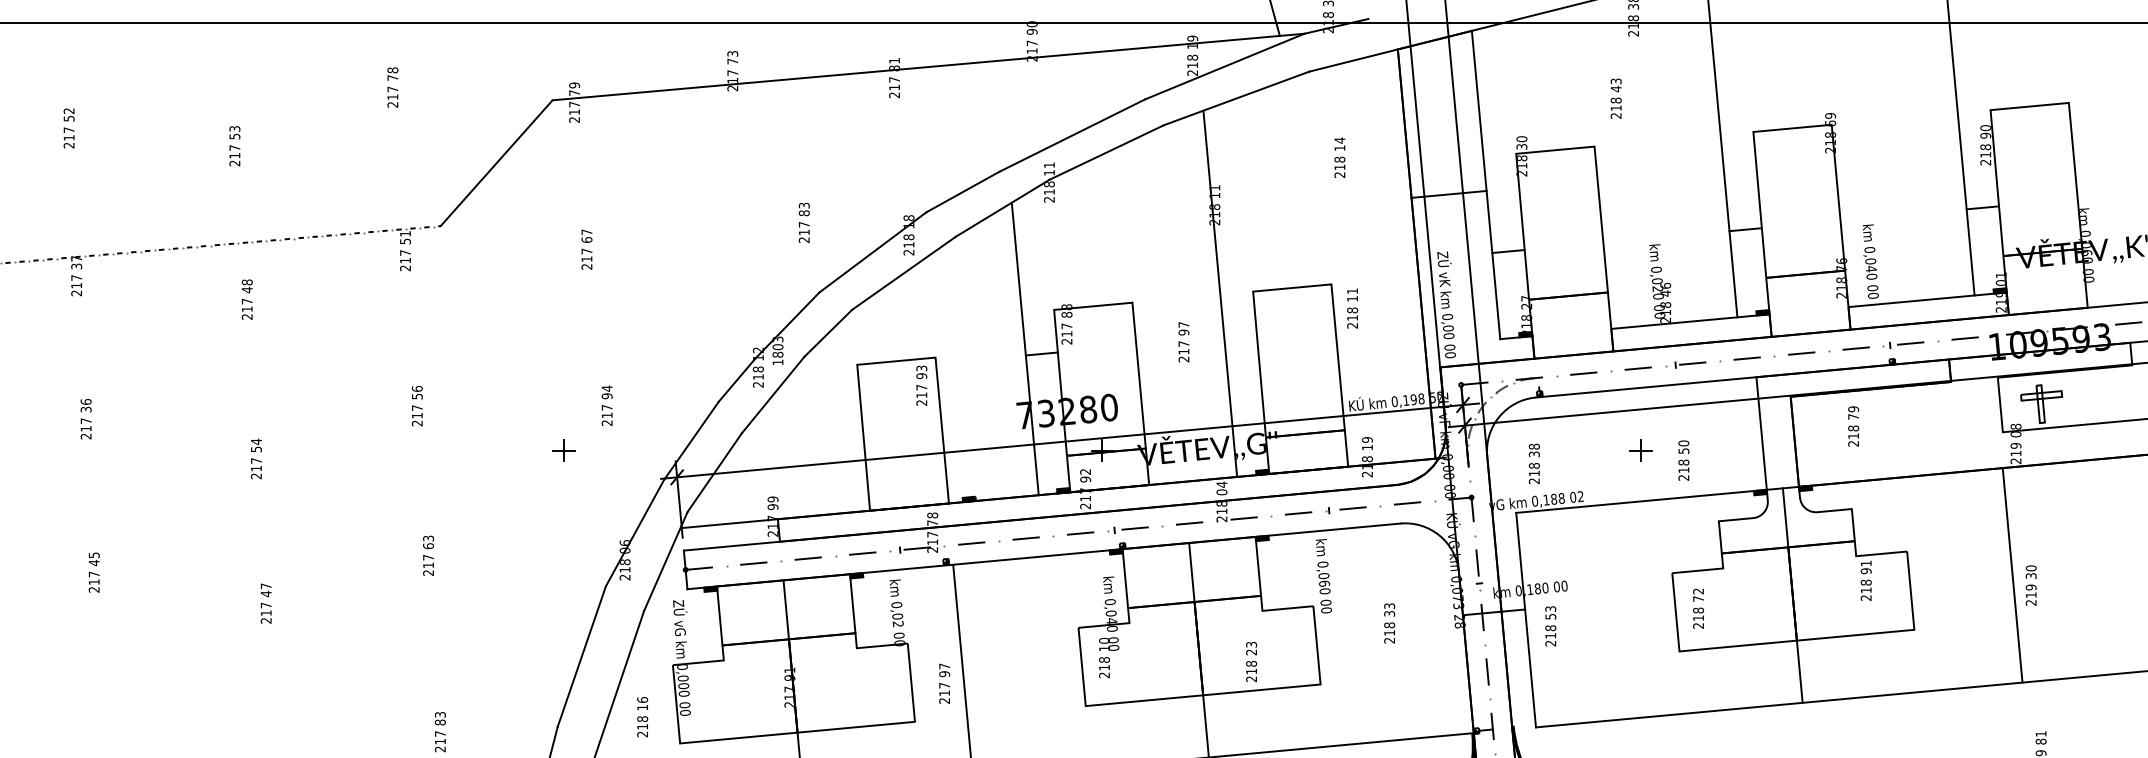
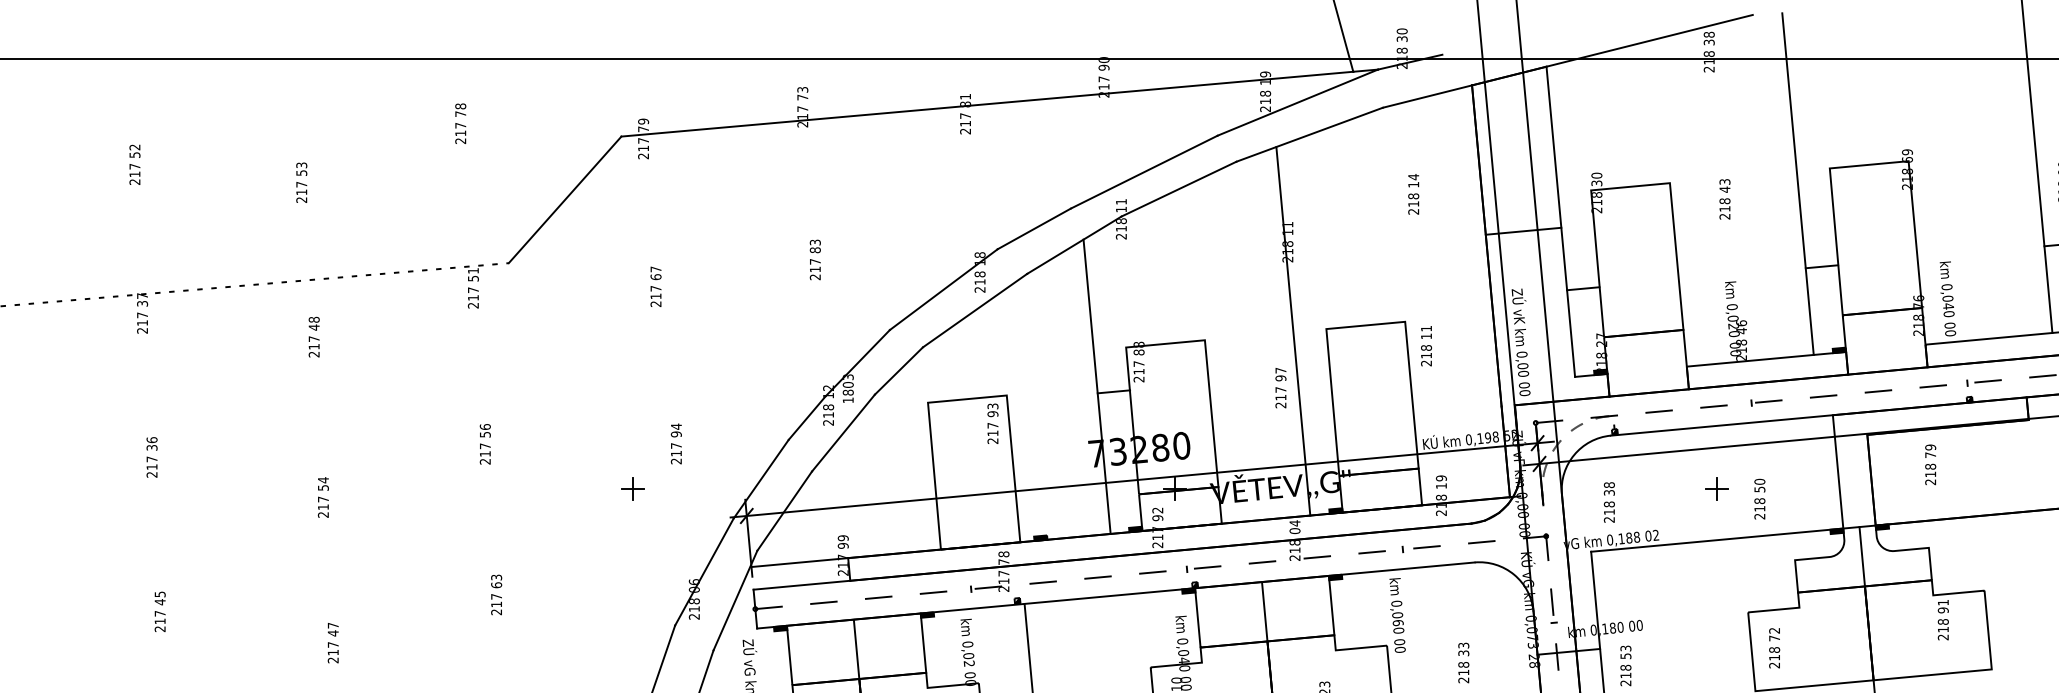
text: (1615, 98) -> (1724, 199), moved
text: (803, 222) -> (814, 259), moved
text: (1183, 342) -> (1280, 388), moved

